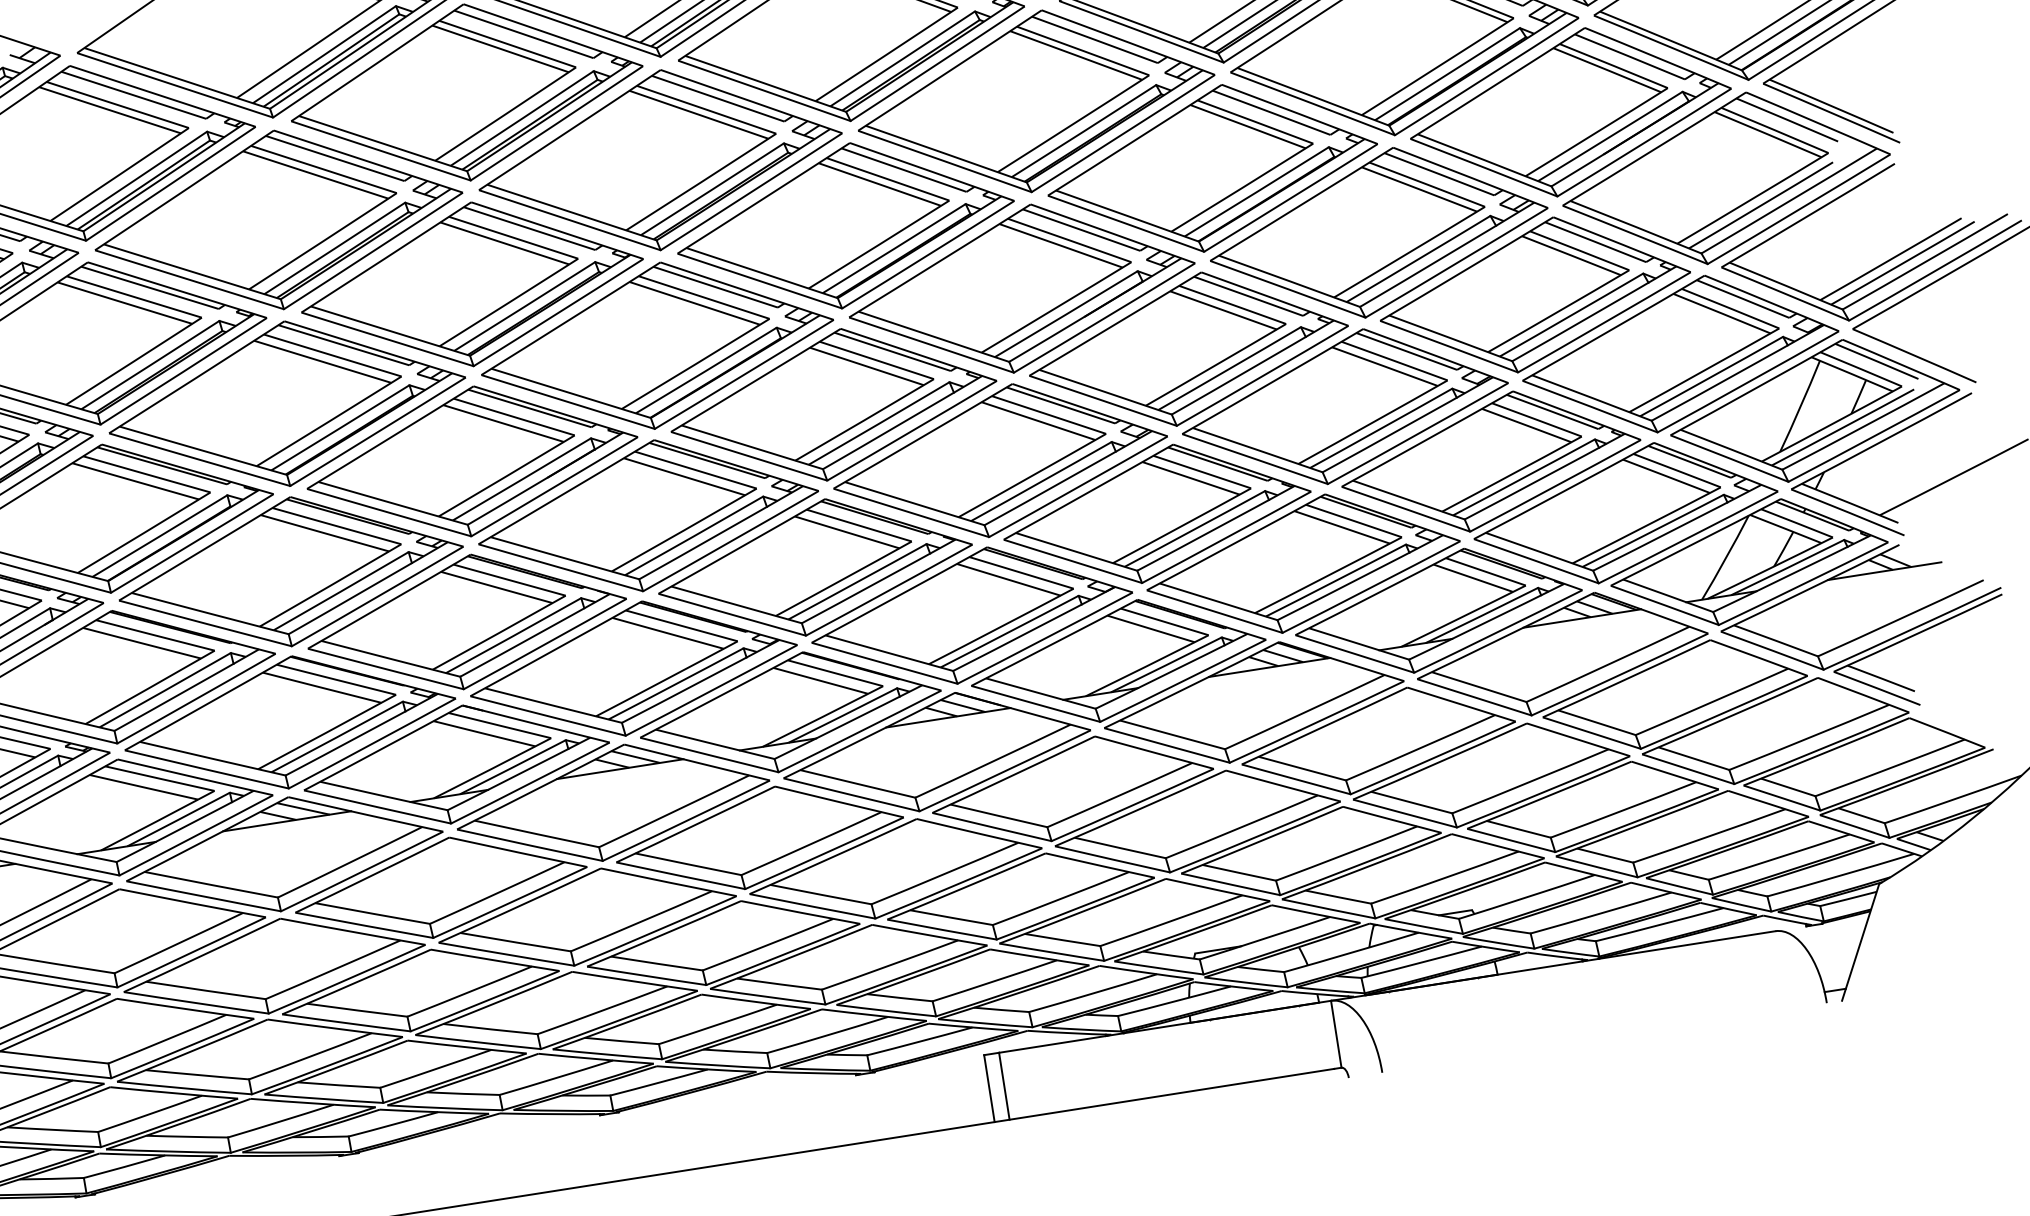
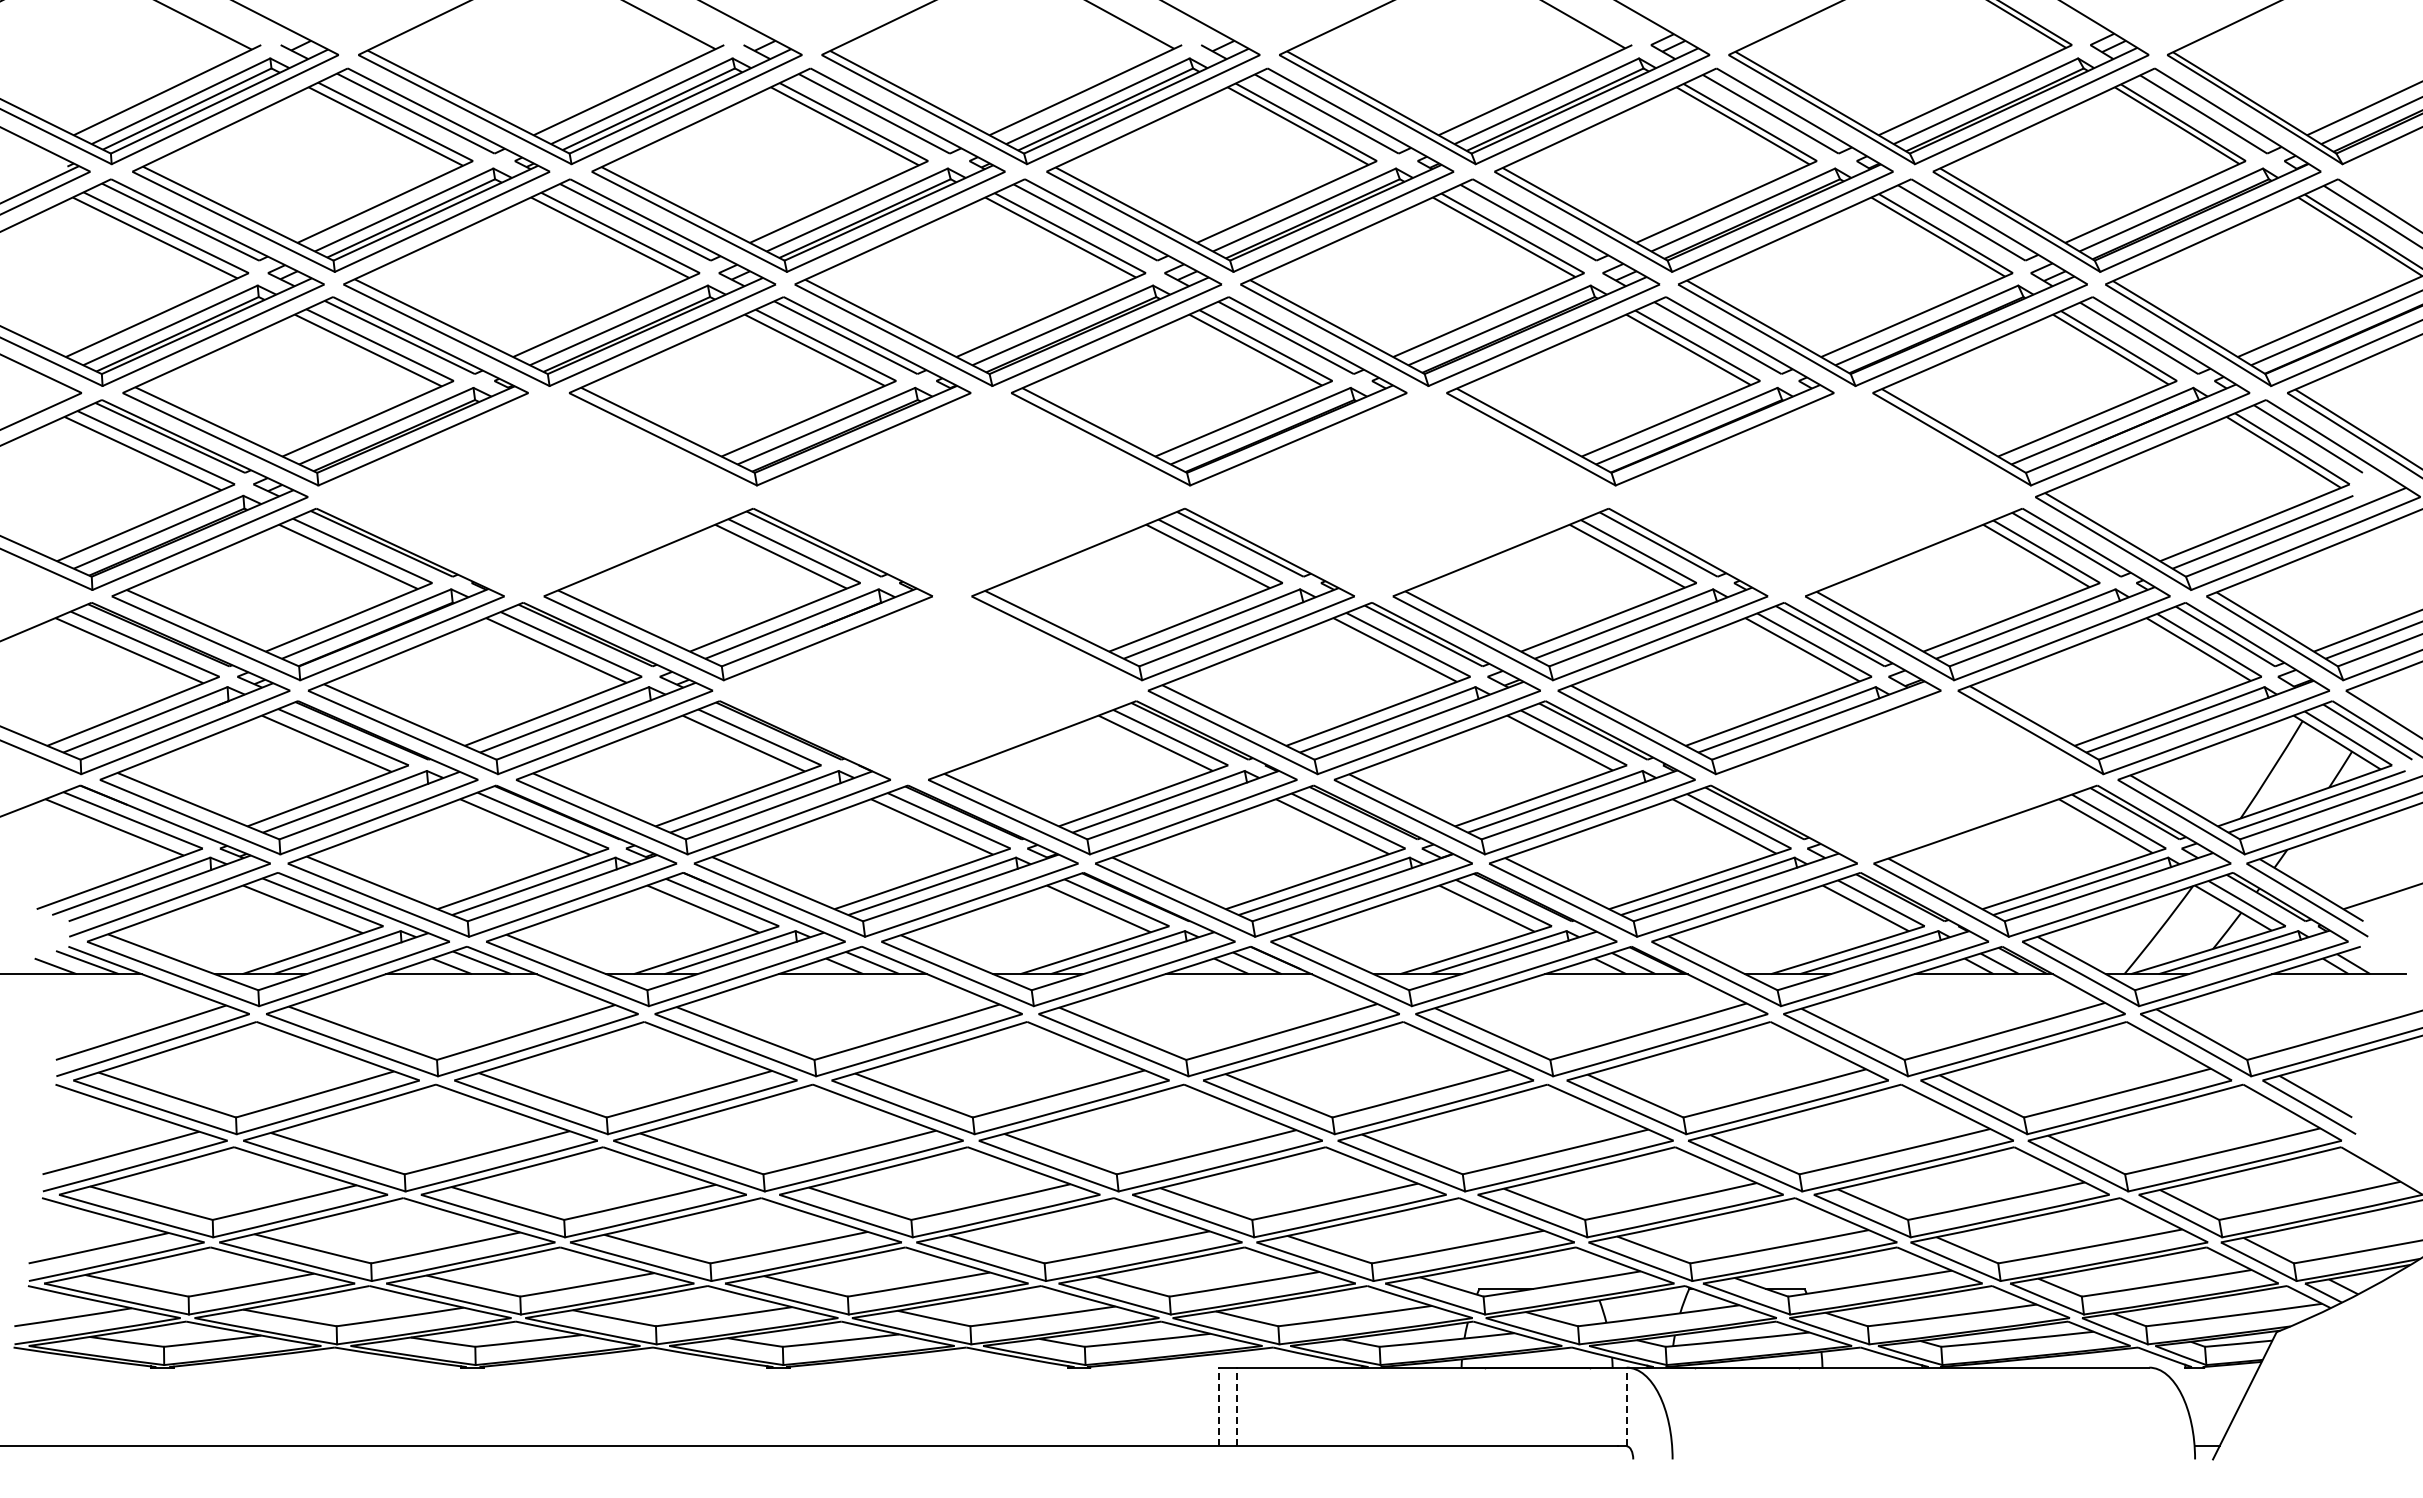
part: (1378, 232) -> (1819, 494), removed
part: (1021, 288) -> (1399, 494), removed
part: (657, 345) -> (971, 494), removed
part: (287, 403) -> (536, 494), removed
part: (1491, 461) -> (1907, 777), removed
part: (648, 515) -> (930, 688), removed
line: (1336, 1033) -> (1626, 1406), solid -> dashed
line: (1004, 1085) -> (1236, 1406), solid -> dashed
line: (988, 1088) -> (1218, 1406), solid -> dashed

